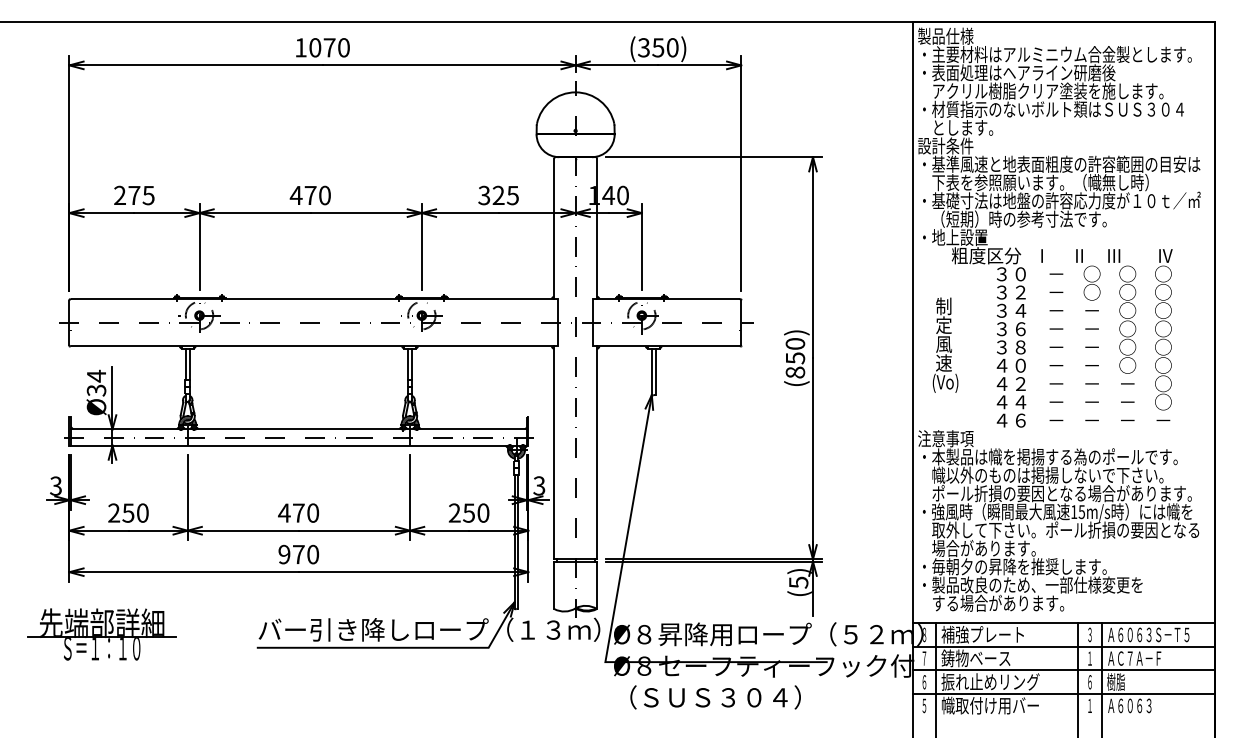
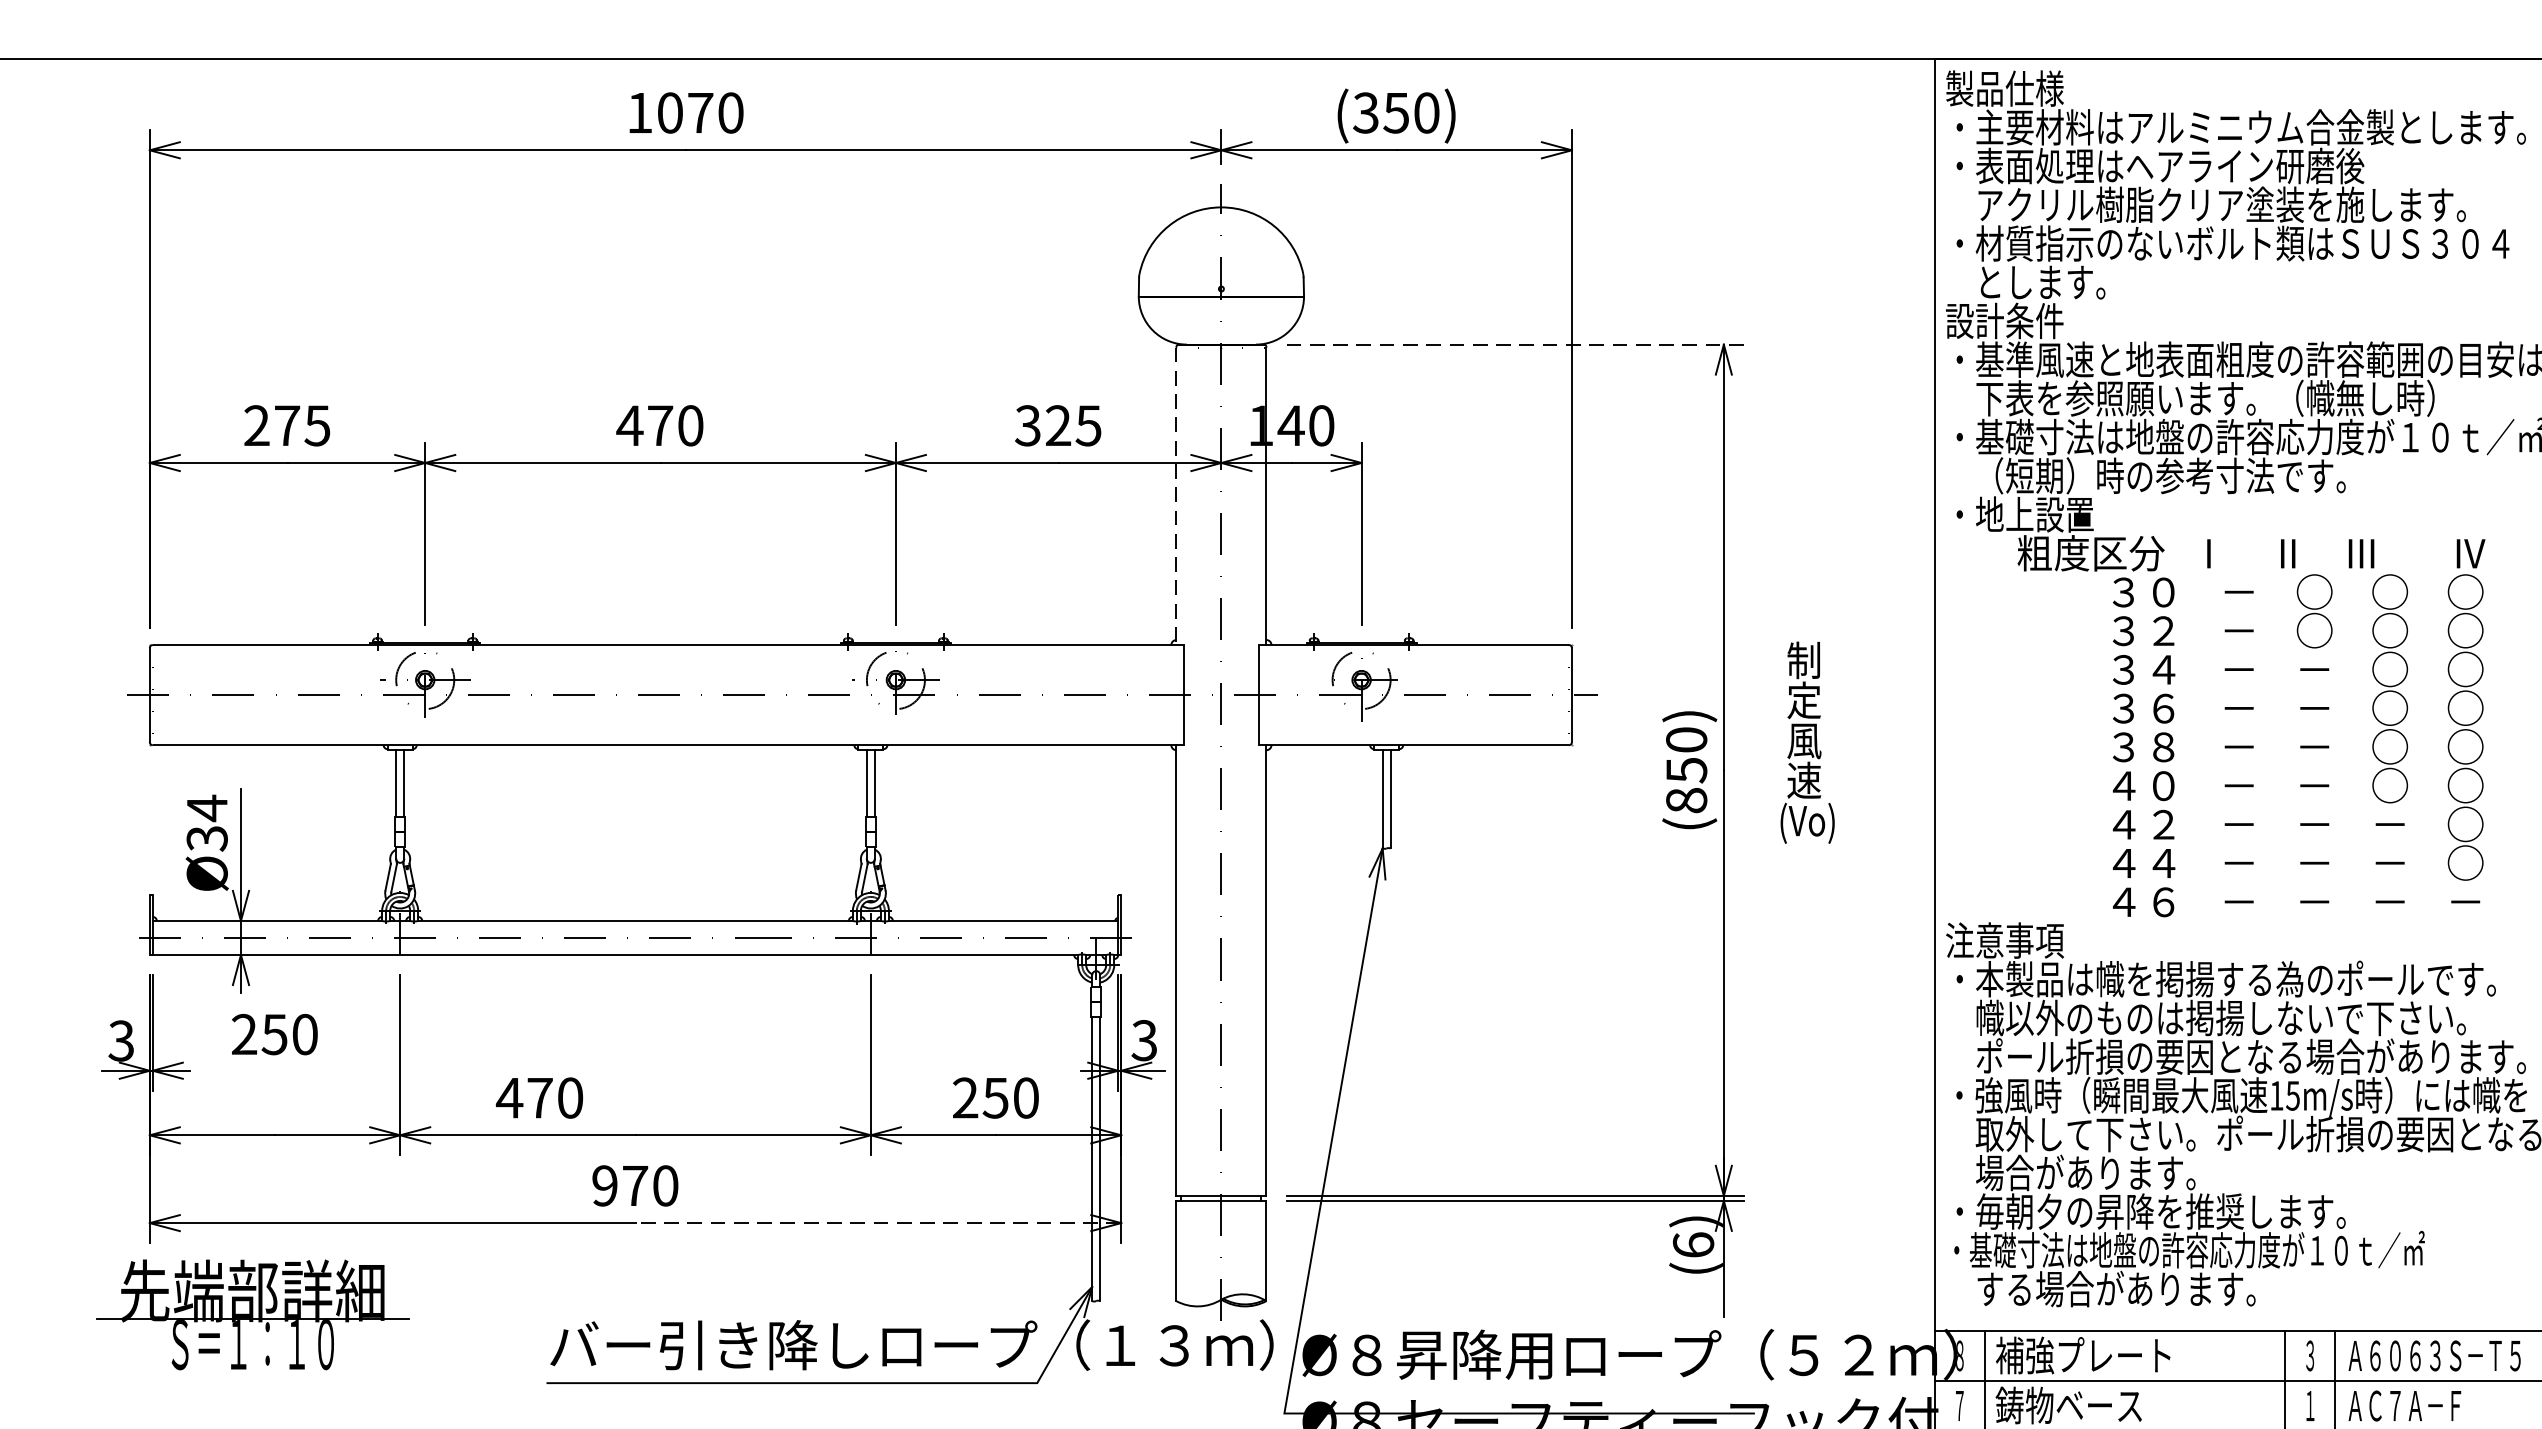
line: (714, 157) -> (1515, 345), solid -> dashed
line: (554, 229) -> (1176, 497), solid -> dashed
text: (945, 344) -> (1807, 741), moved
text: (128, 512) -> (274, 1033), moved
text: (298, 512) -> (539, 1096), moved
line: (413, 572) -> (878, 1223), solid -> dashed
text: (798, 582) -> (1693, 1244), (5) -> (6)
text: (1032, 584) -> (2188, 1249), ・製品改良のため、一部仕様変更を -> ・基礎寸法は地盤の許容応力度が１０ｔ／㎡
part: (101, 634) -> (251, 1314), moved

